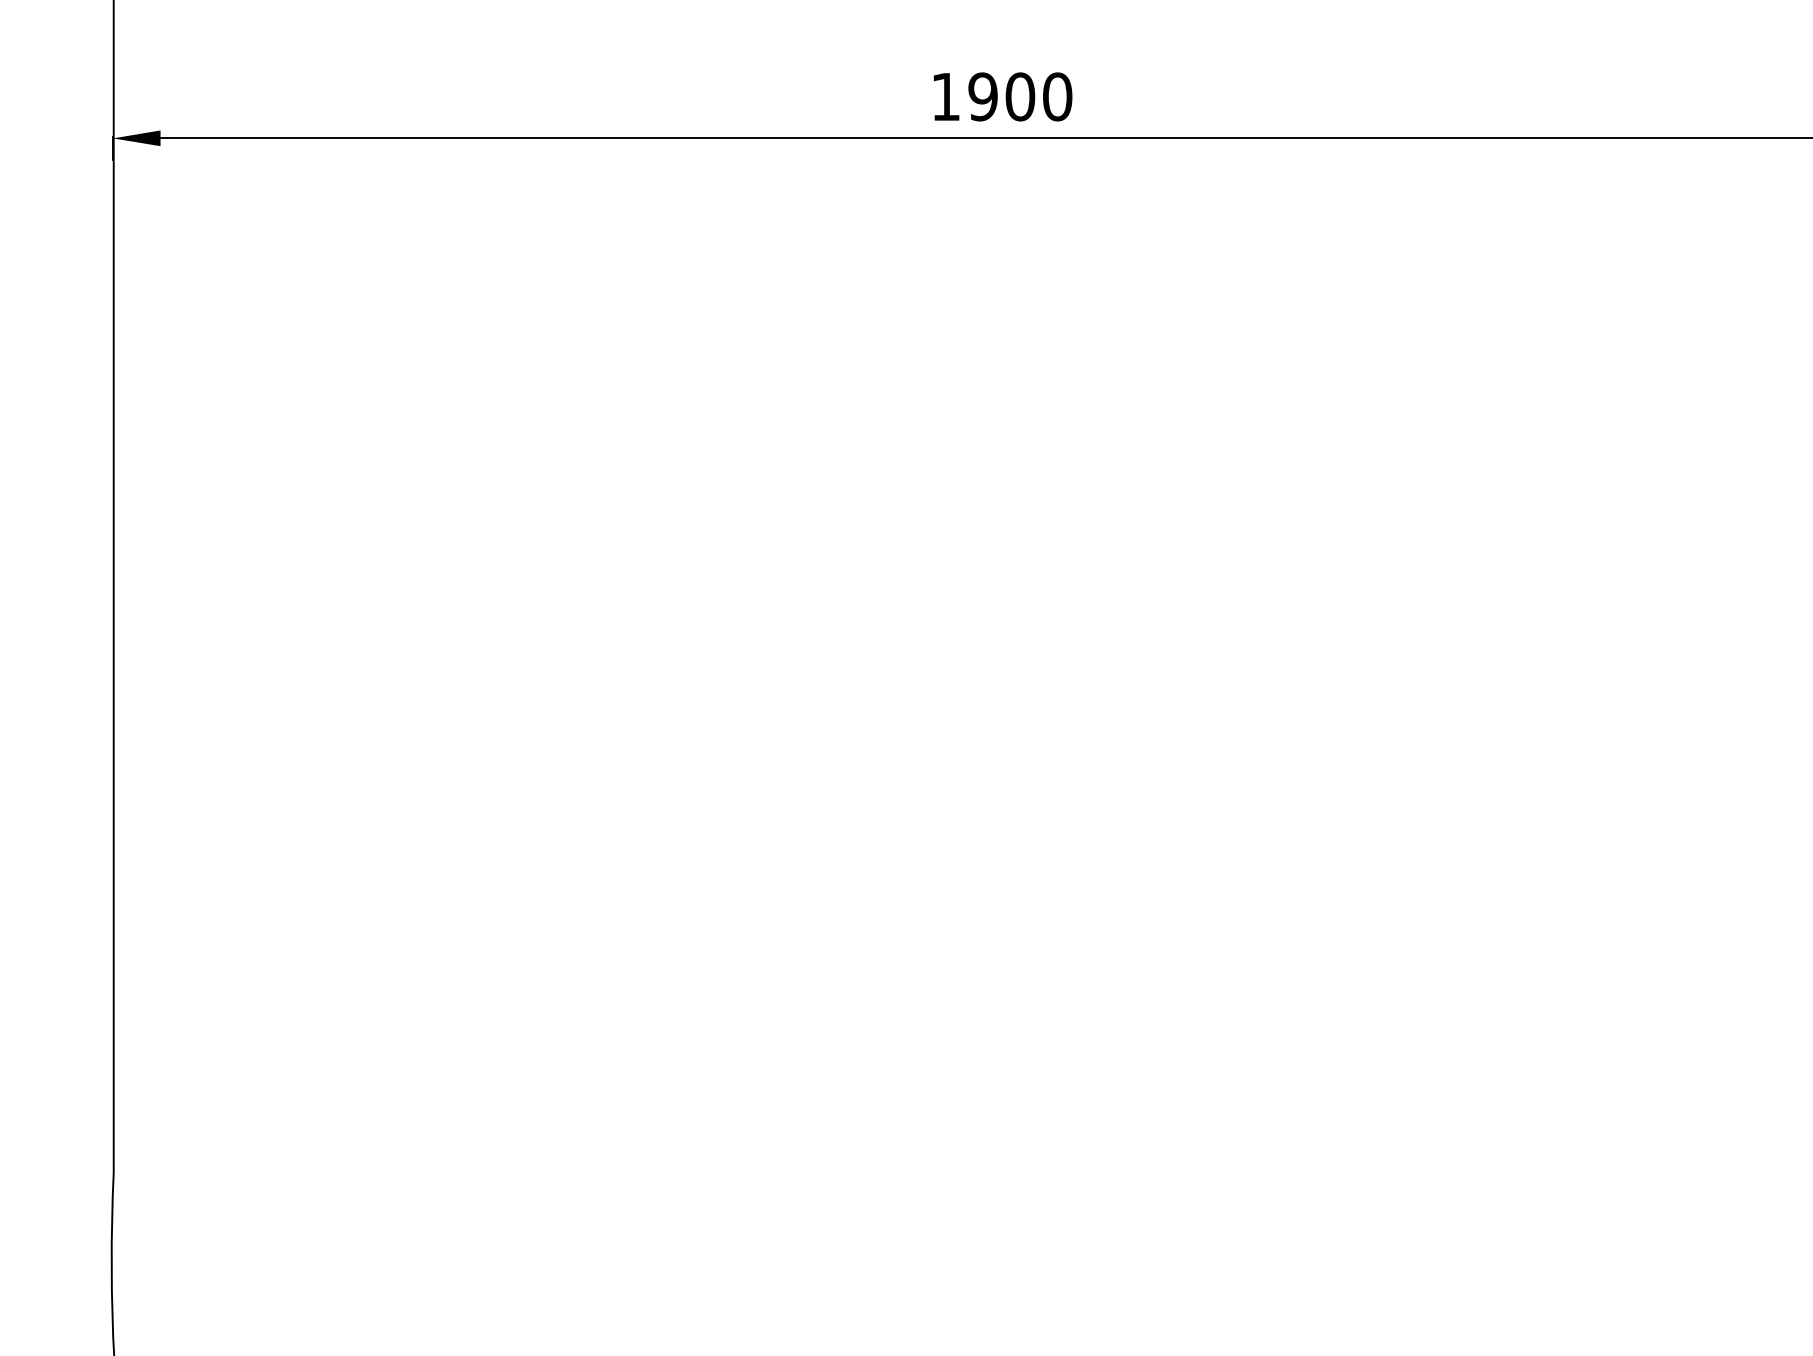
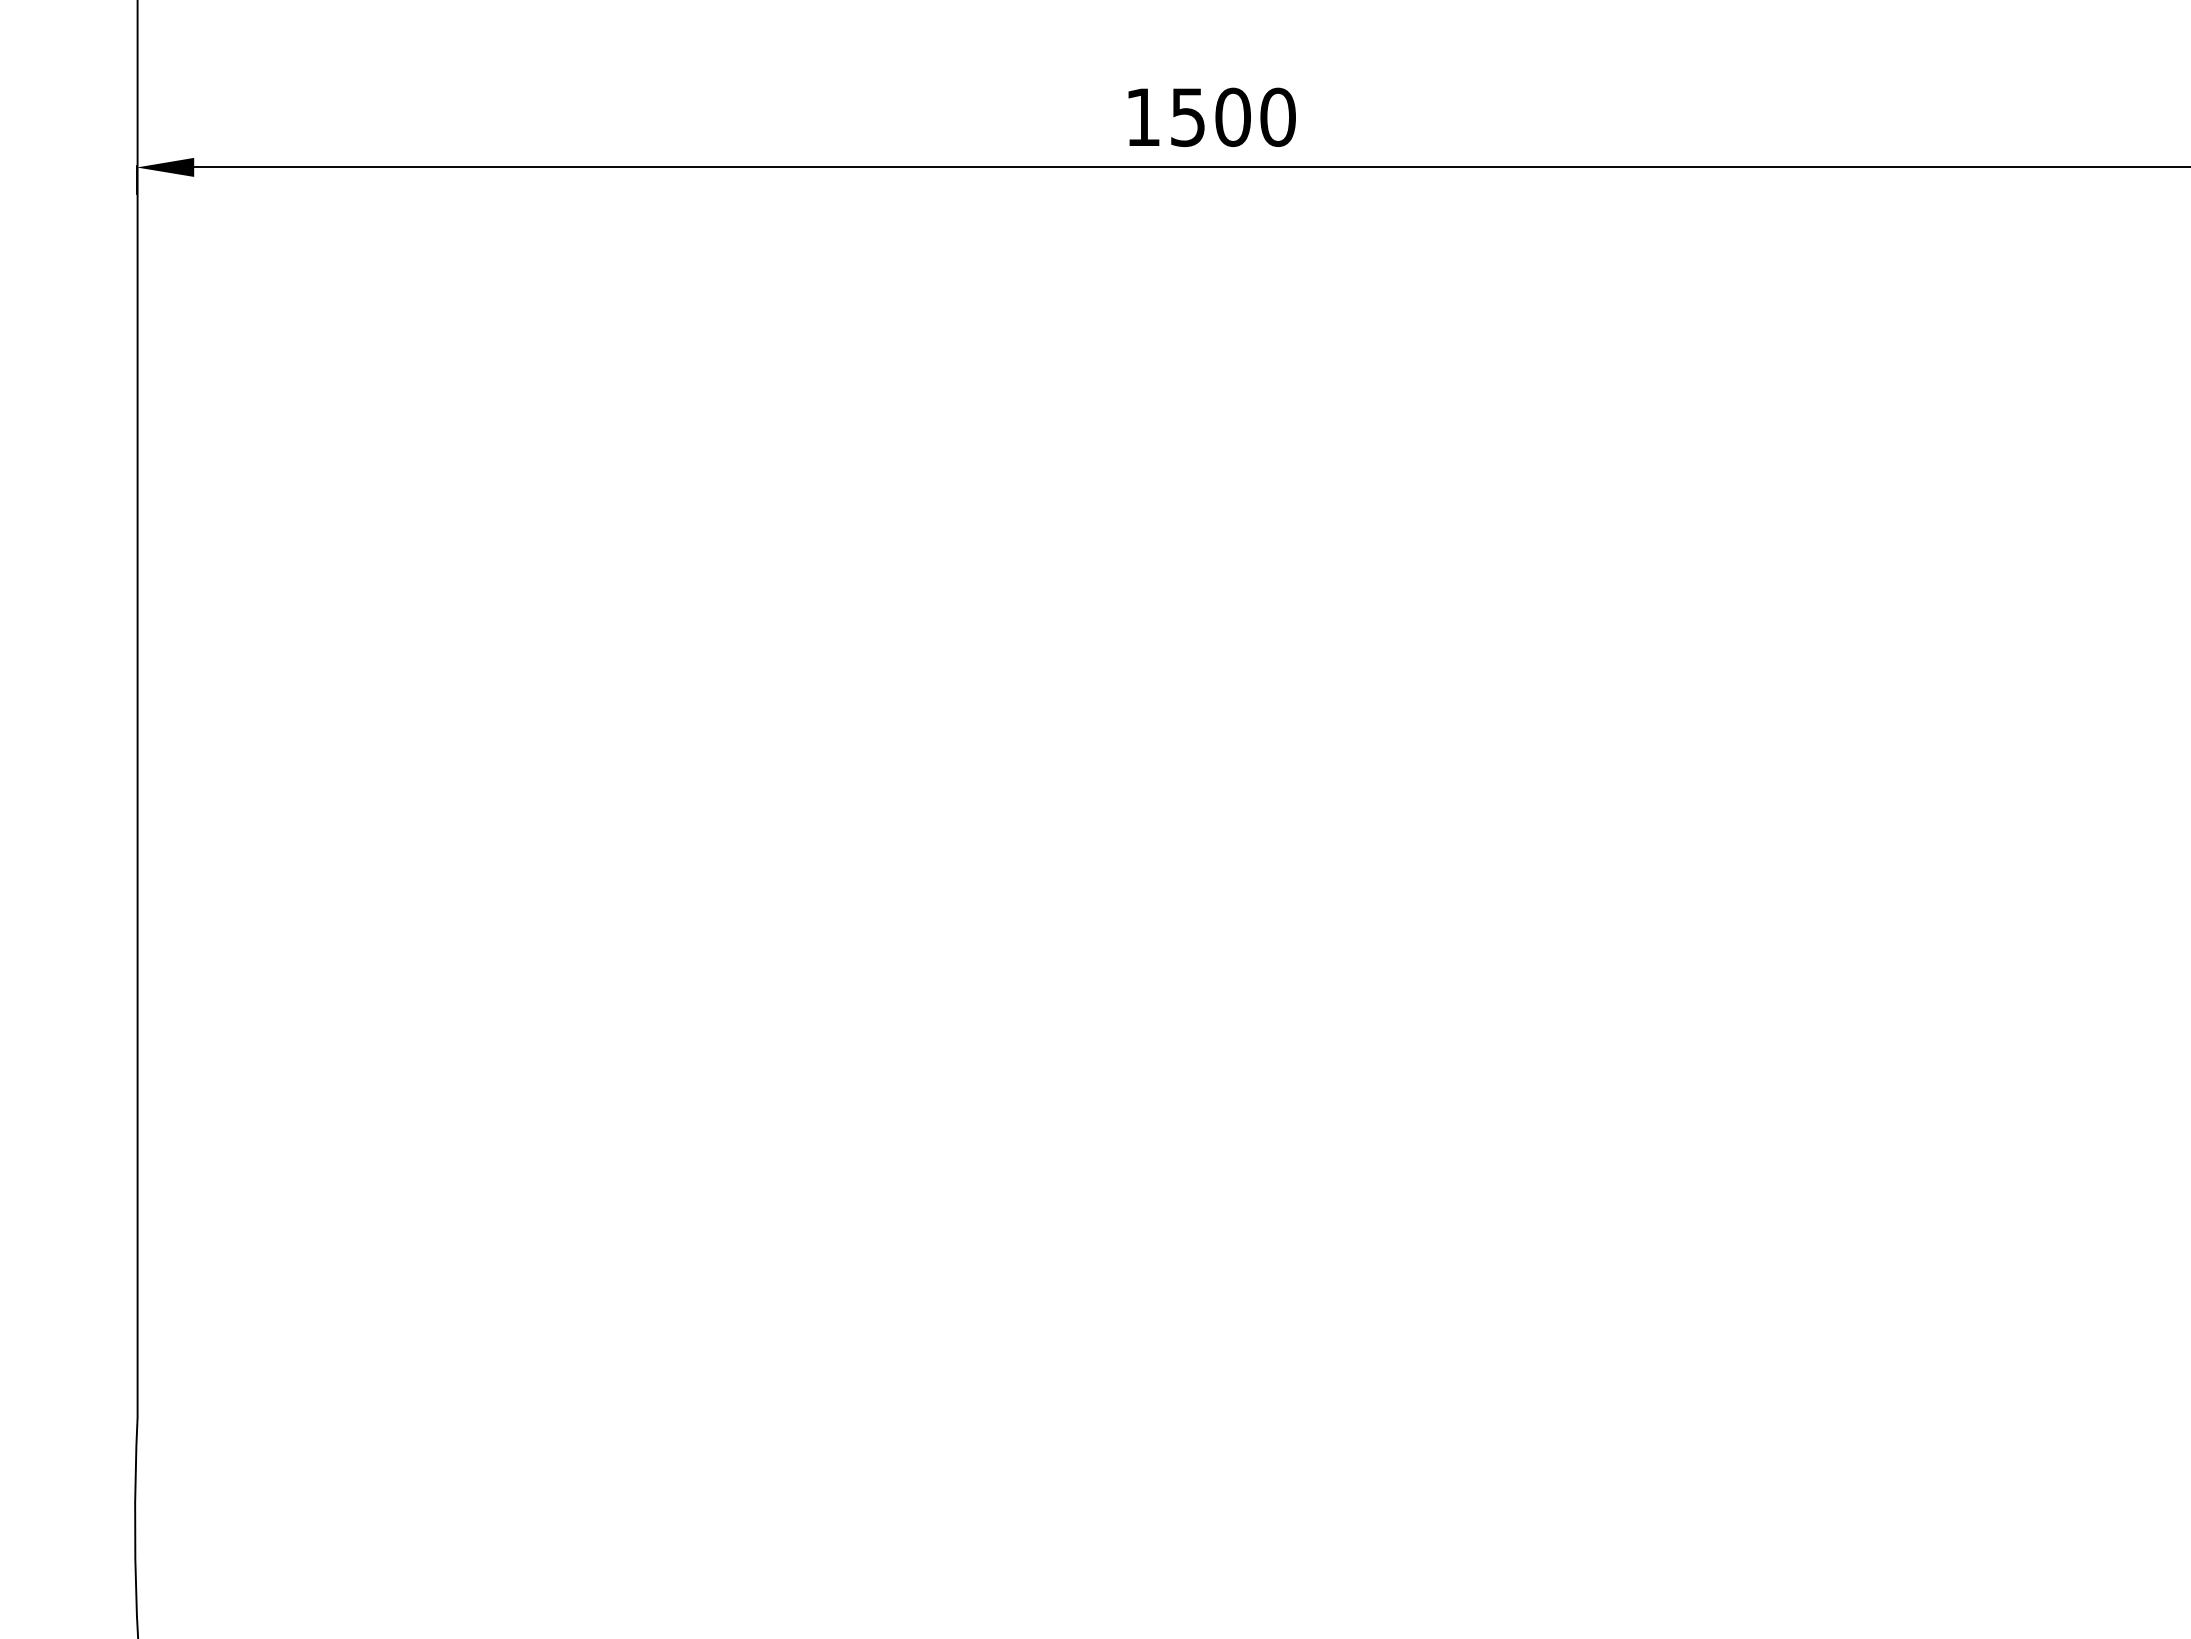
text: (982, 96) -> (1187, 116), 1900 -> 1500

